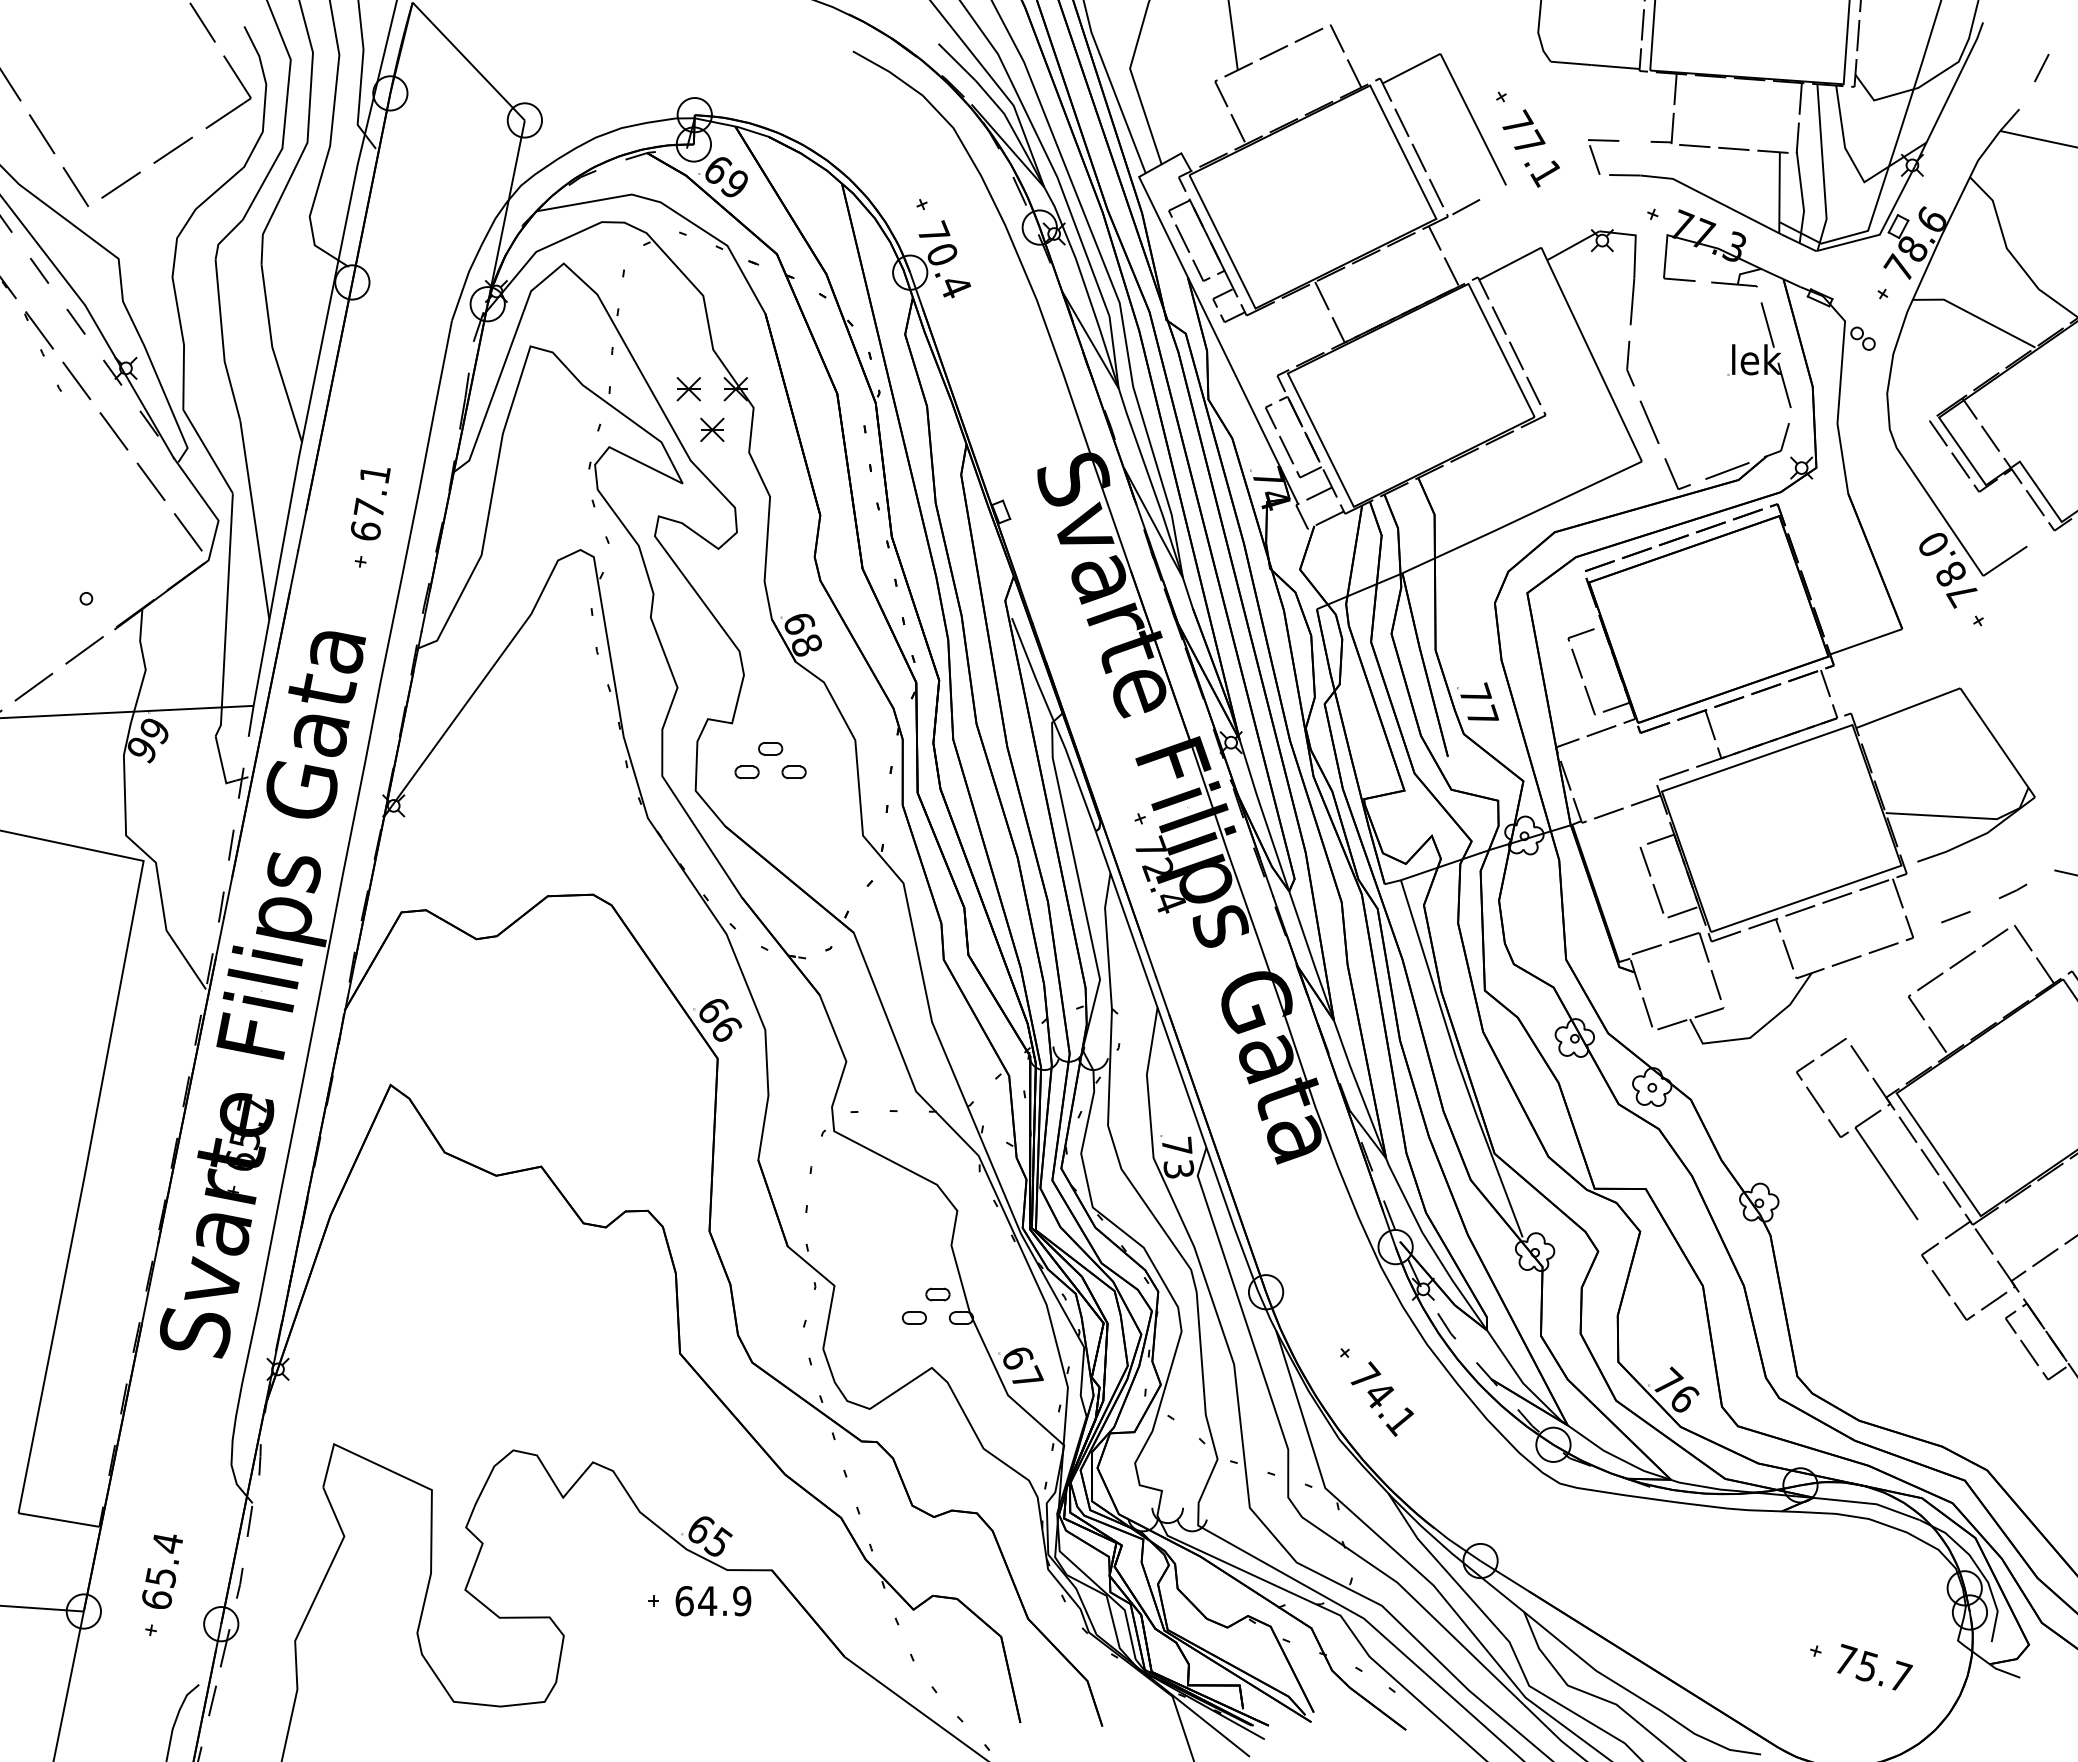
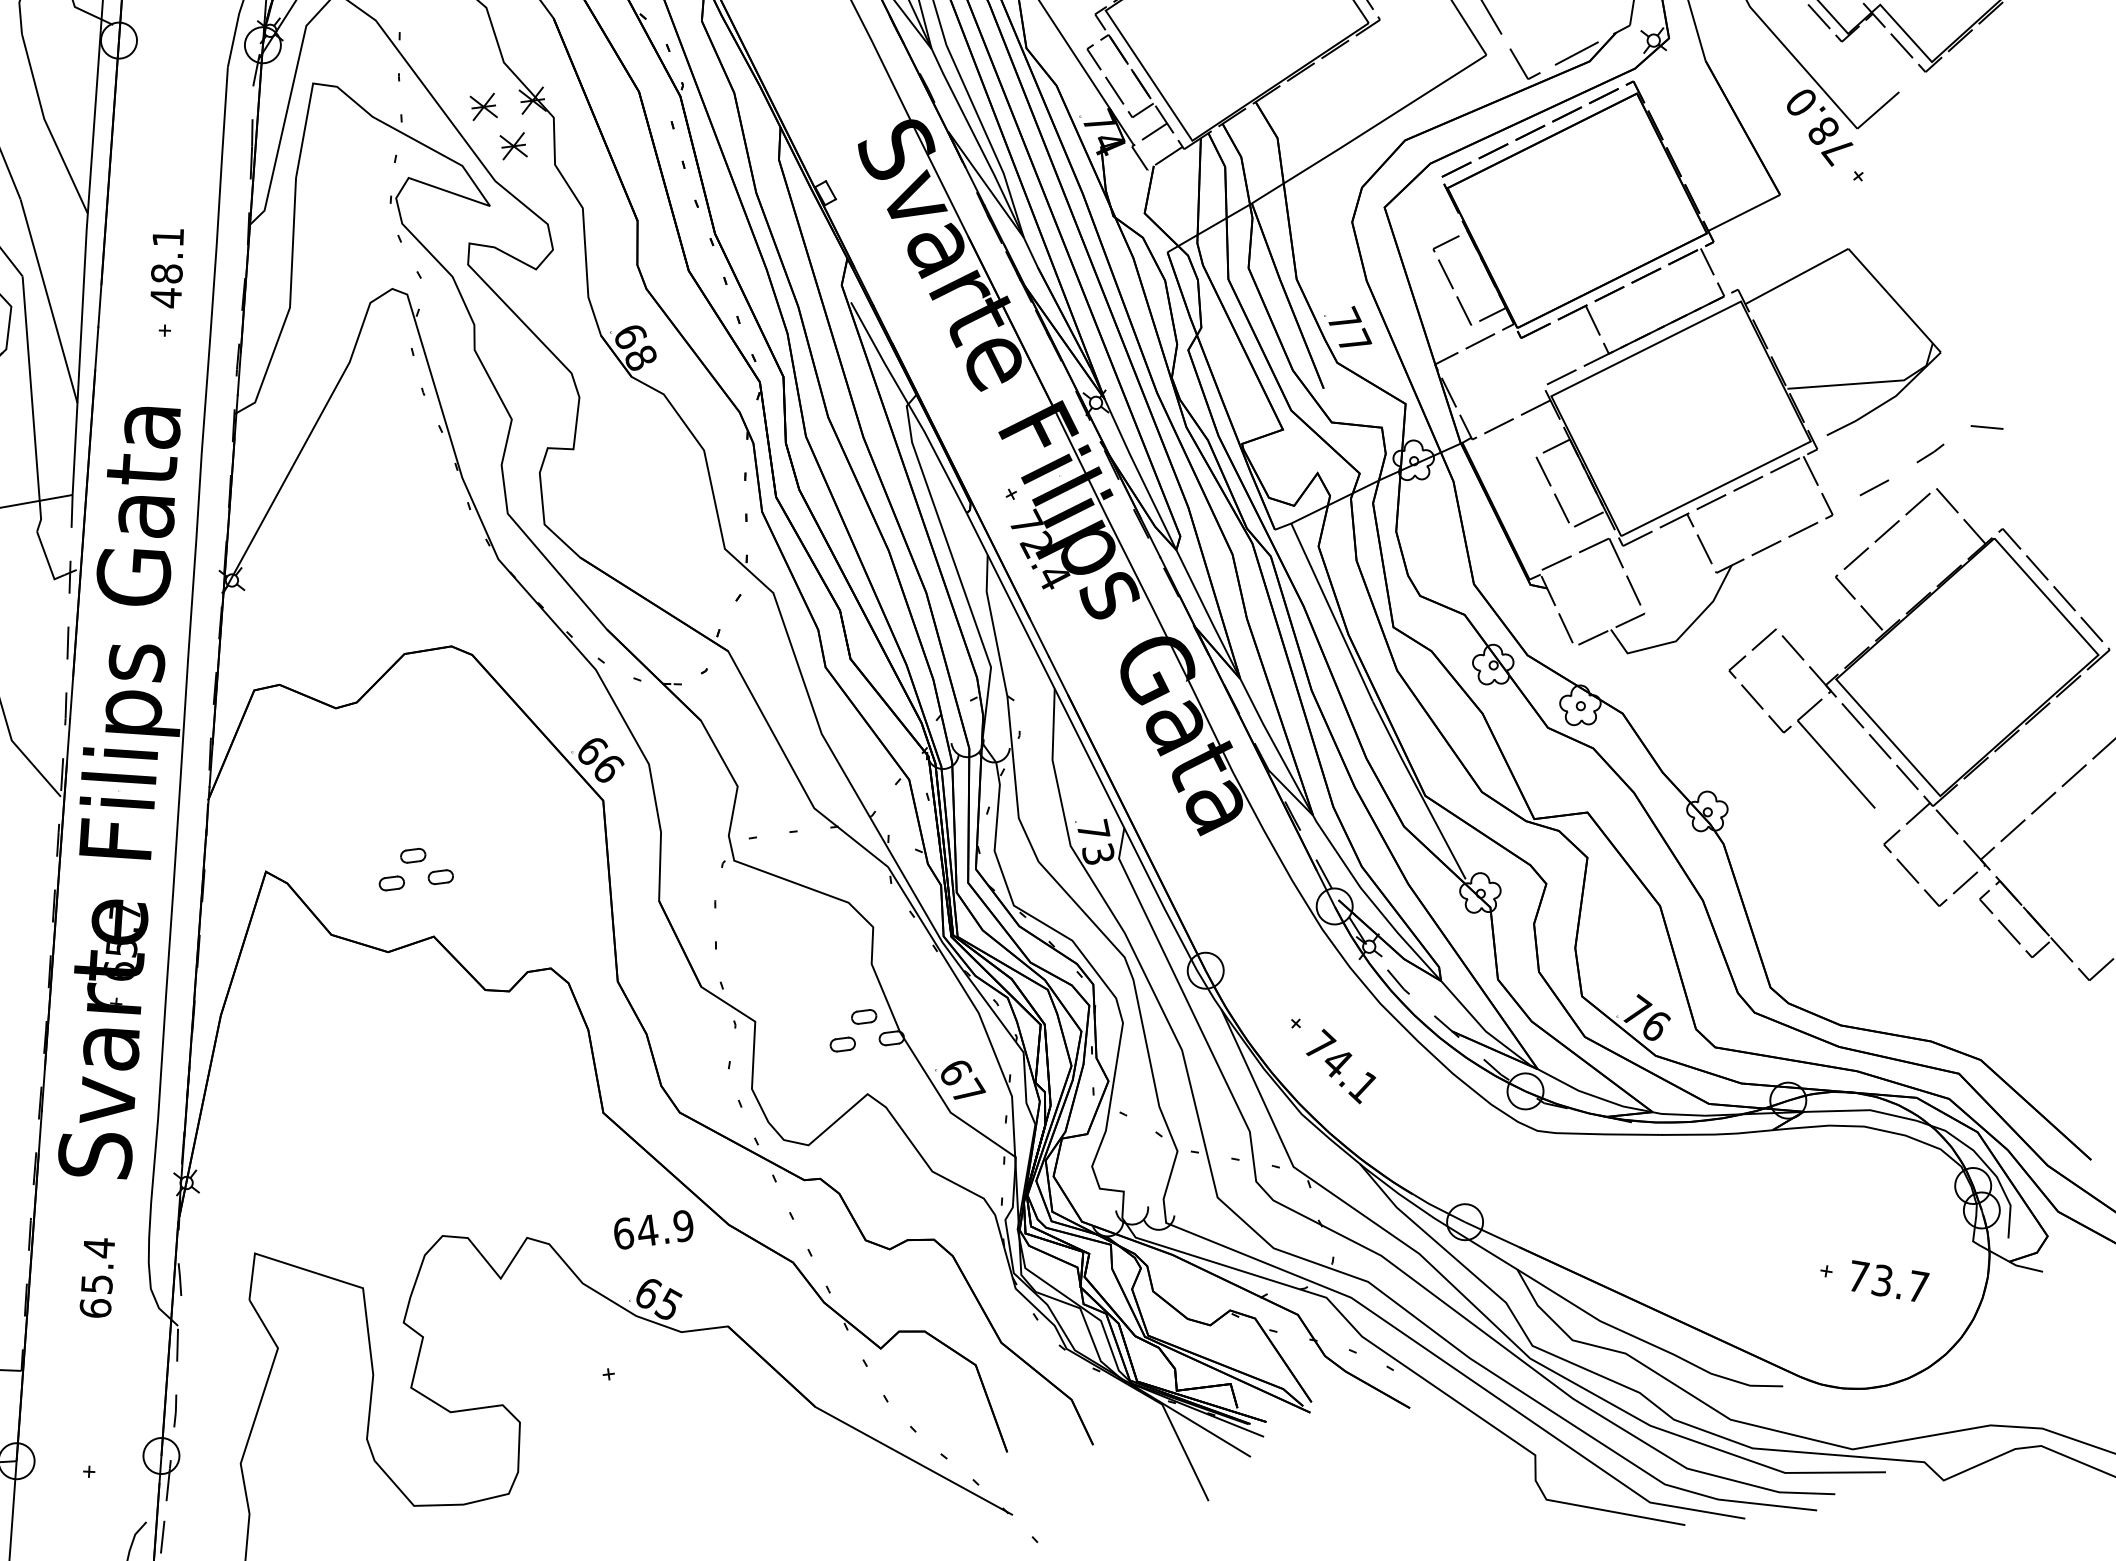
text: (367, 519) -> (166, 285), 67.1 -> 48.1
part: (770, 760) -> (414, 867), moved
text: (162, 1571) -> (97, 1278), moved
text: (713, 1601) -> (653, 1230), moved
text: (1866, 1665) -> (1881, 1279), 75.7 -> 73.7

